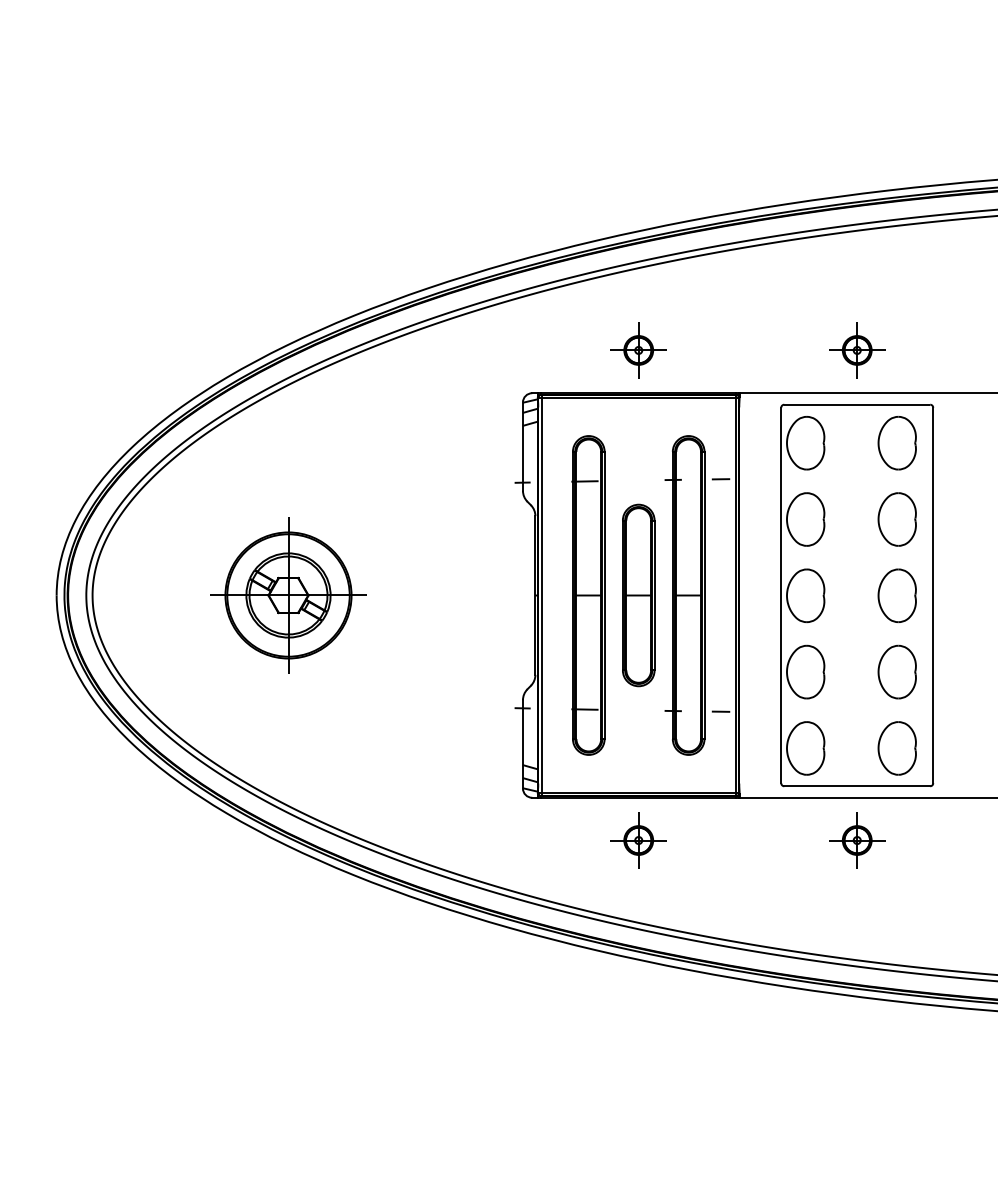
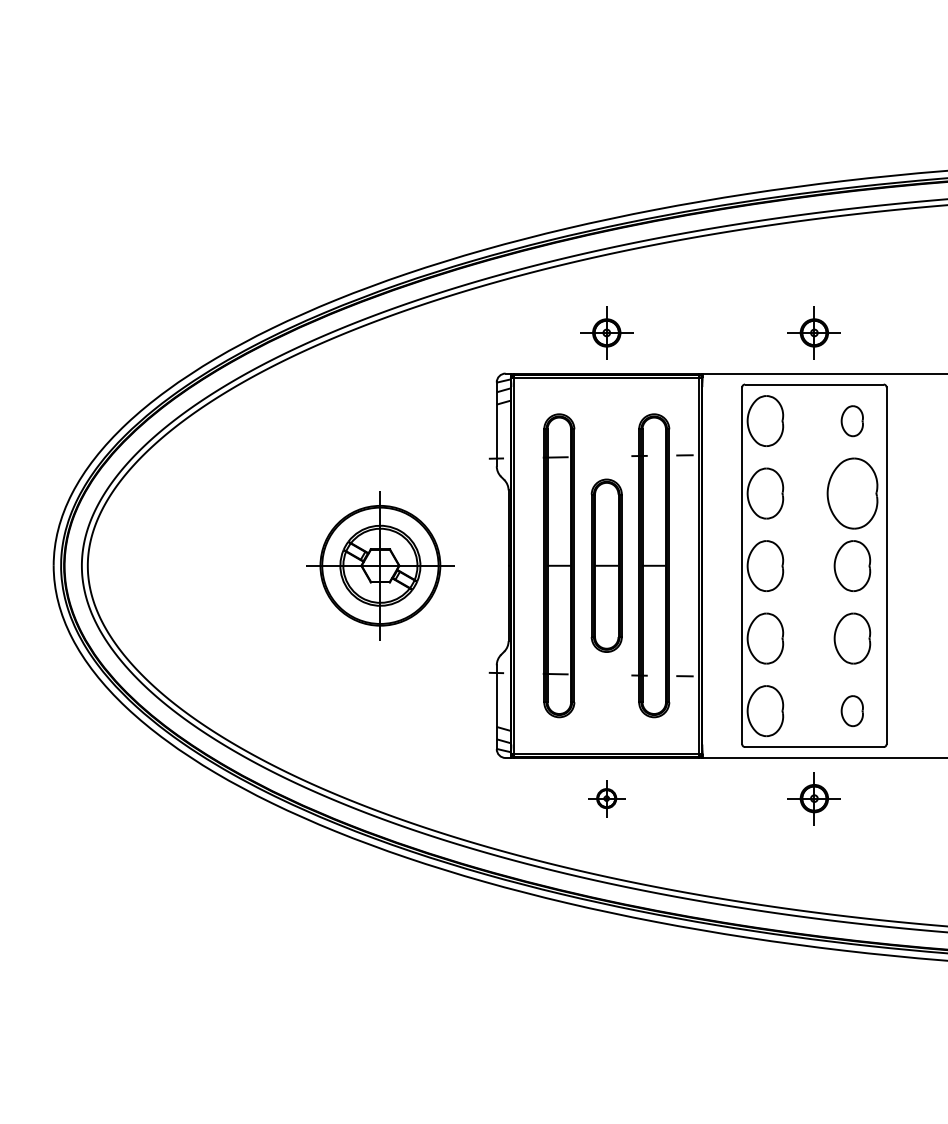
part: (896, 443) -> (851, 421), size x0.6
part: (896, 519) -> (851, 493), size x1.4
part: (288, 595) -> (380, 565), moved
part: (896, 748) -> (851, 711), size x0.6
part: (638, 840) -> (606, 798), size x0.7

